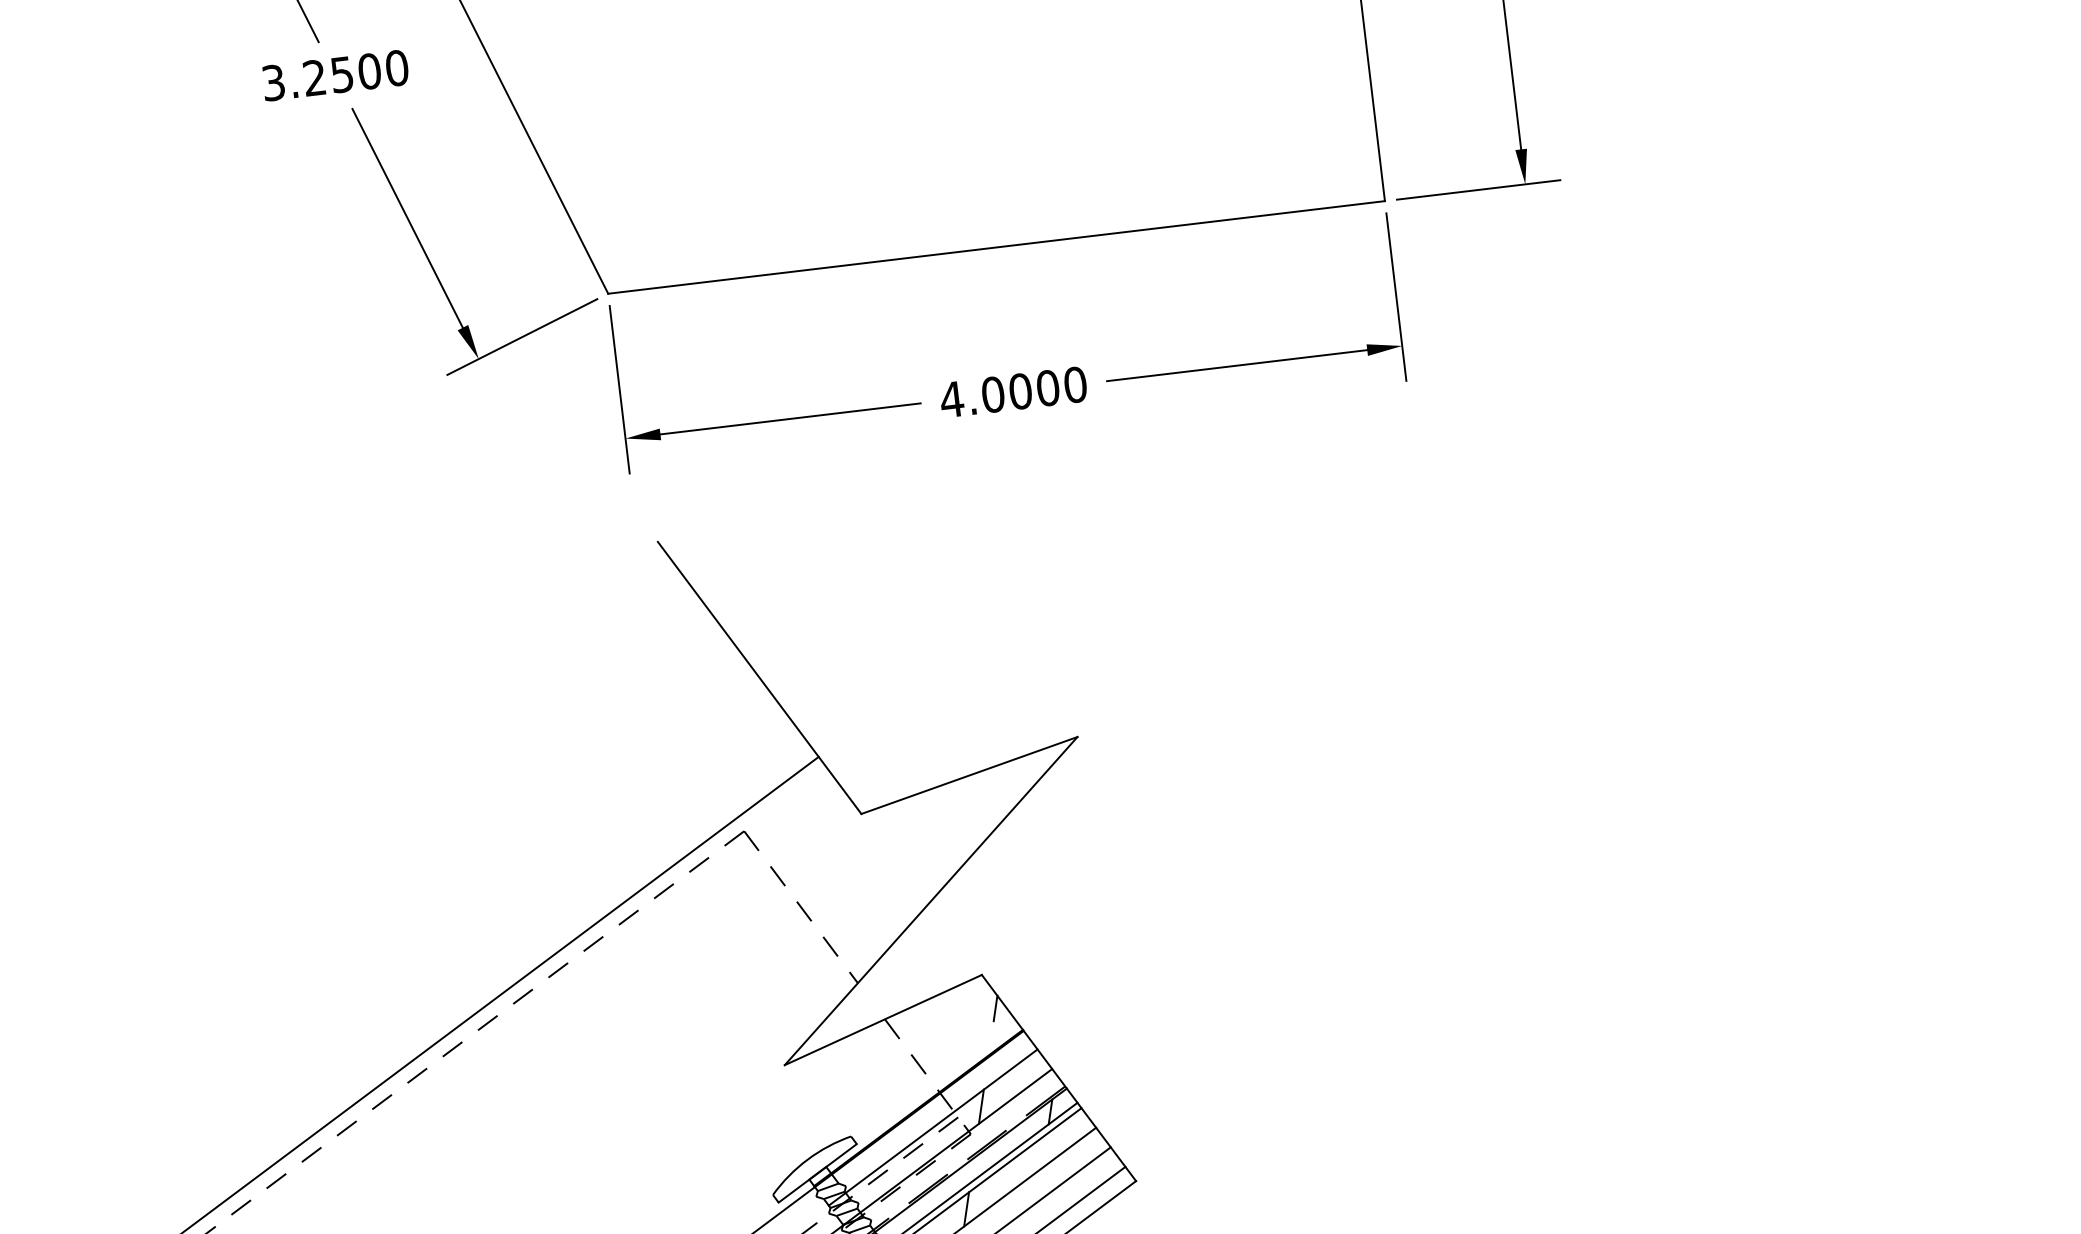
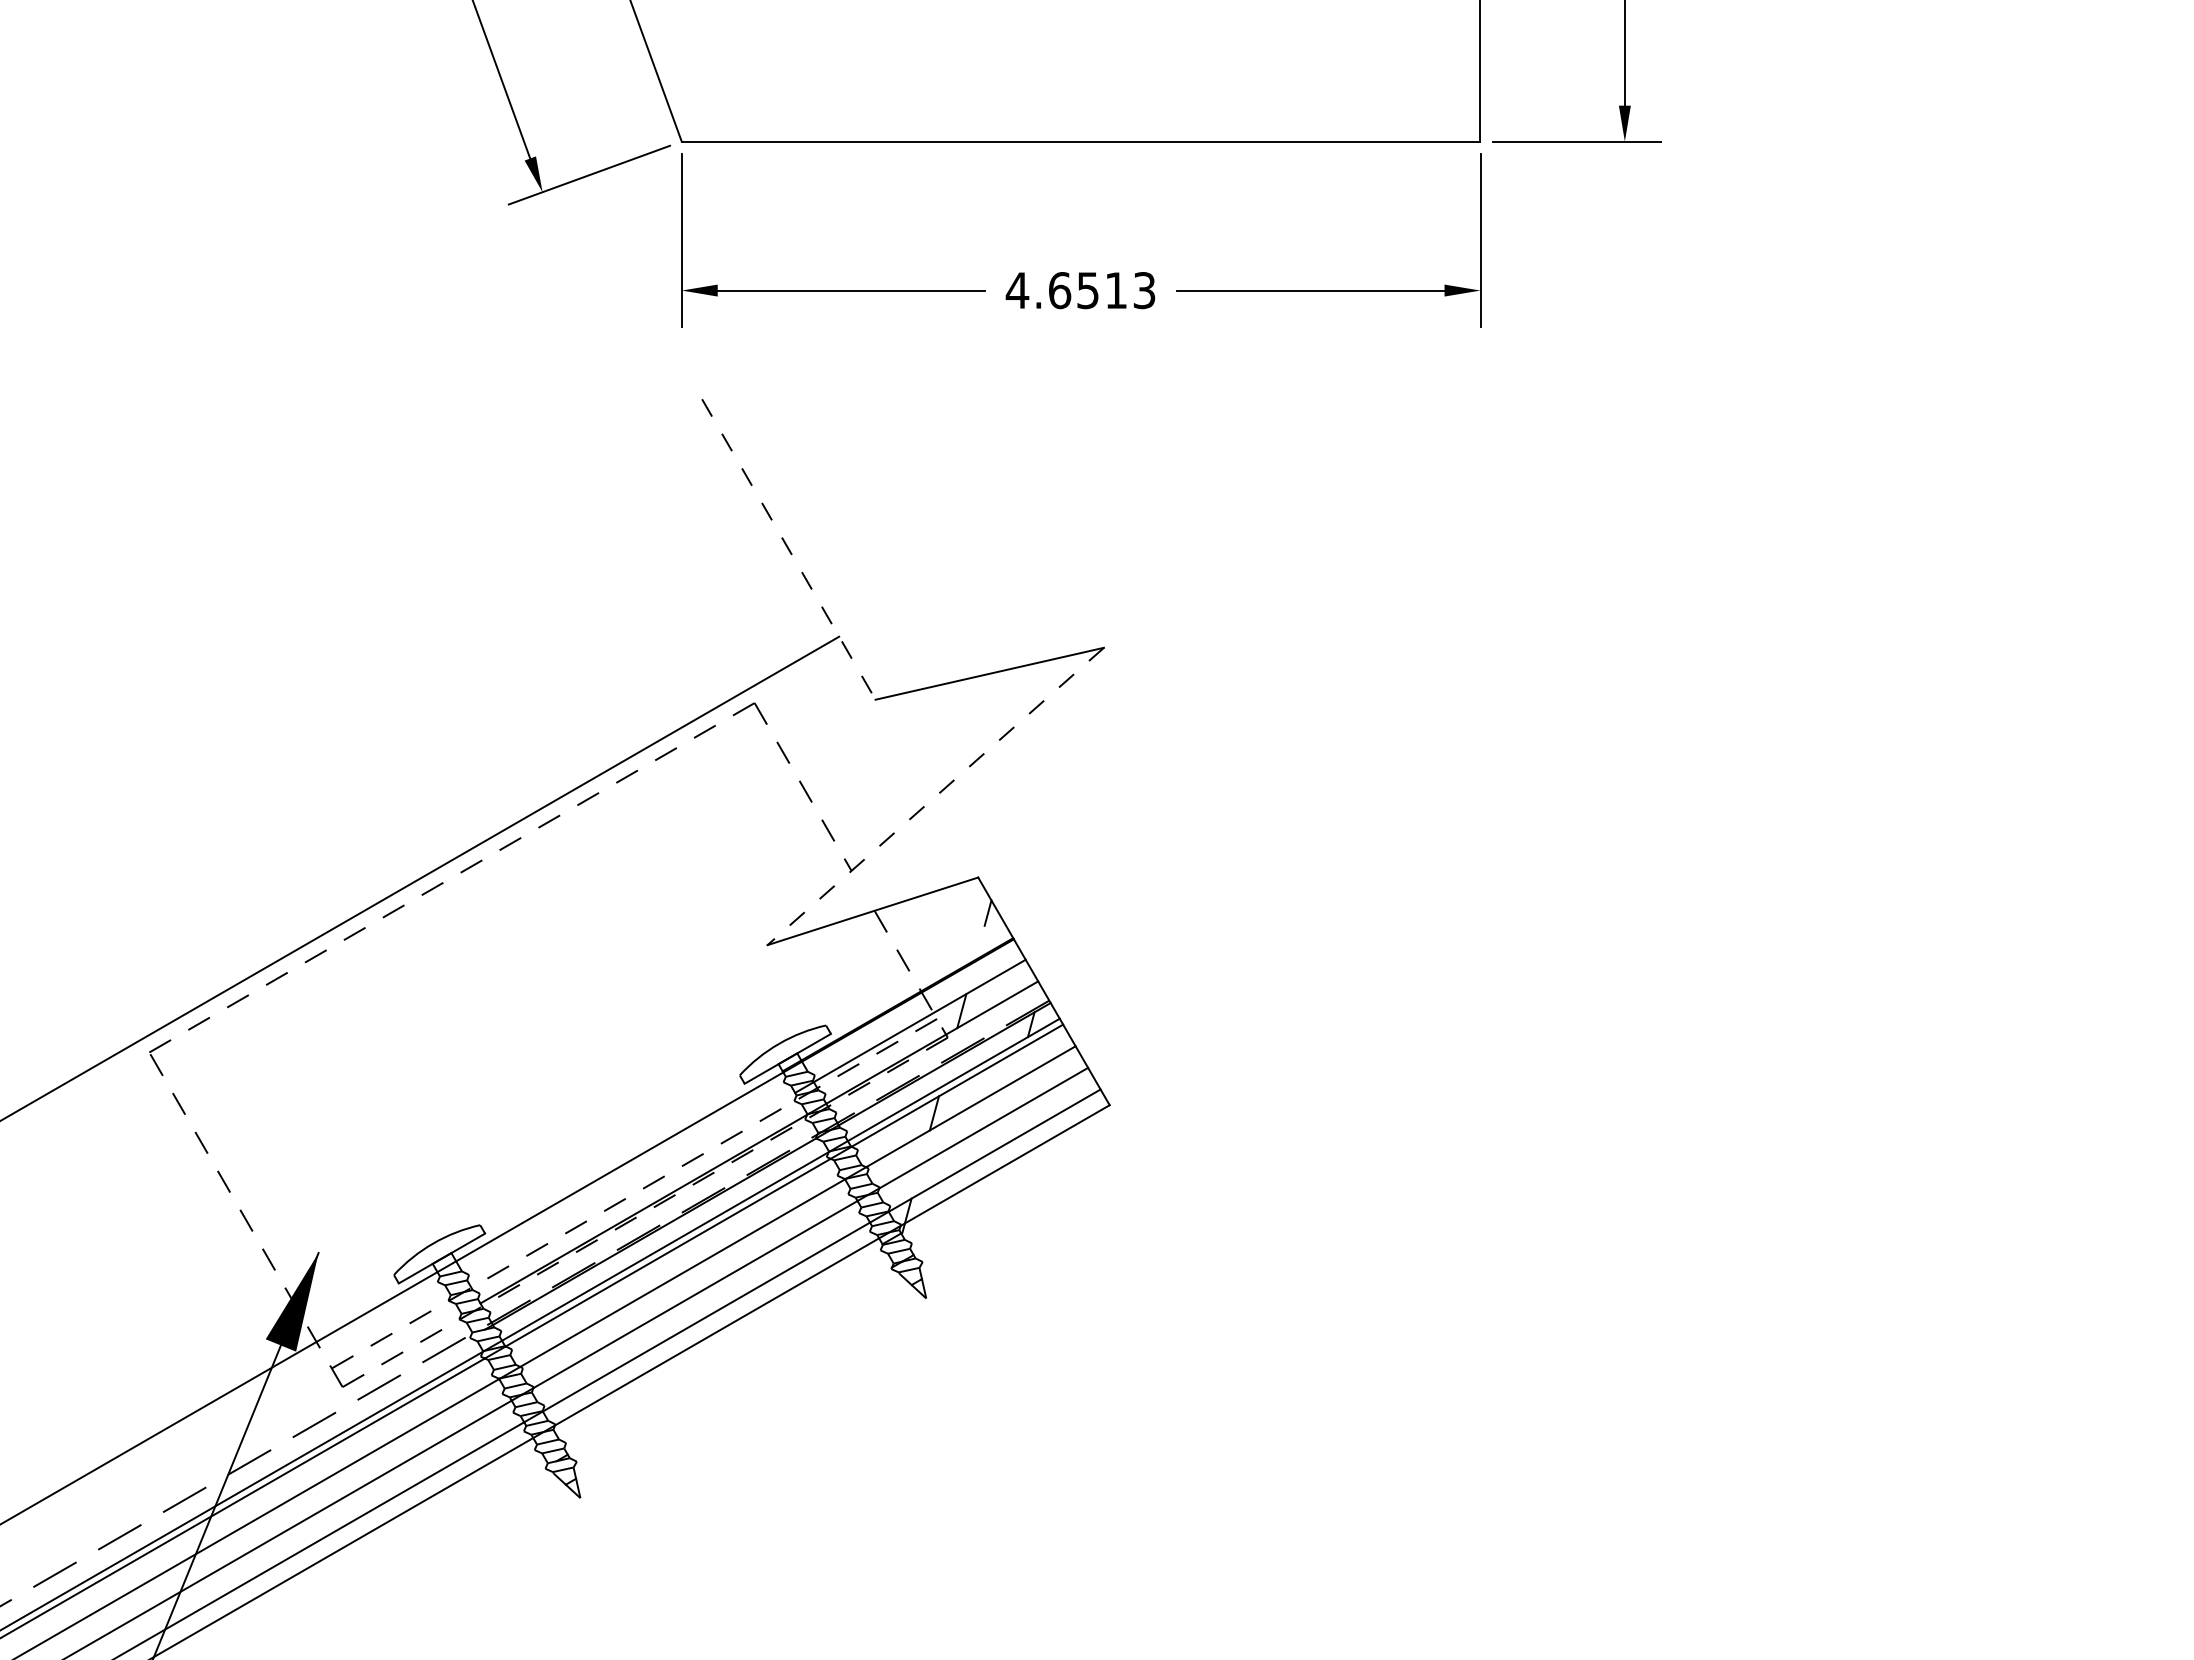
text: (1033, 389) -> (1101, 290), 4.0000 -> 4.6513
line: (760, 677) -> (789, 549), solid -> dashed
line: (930, 901) -> (935, 796), solid -> dashed

